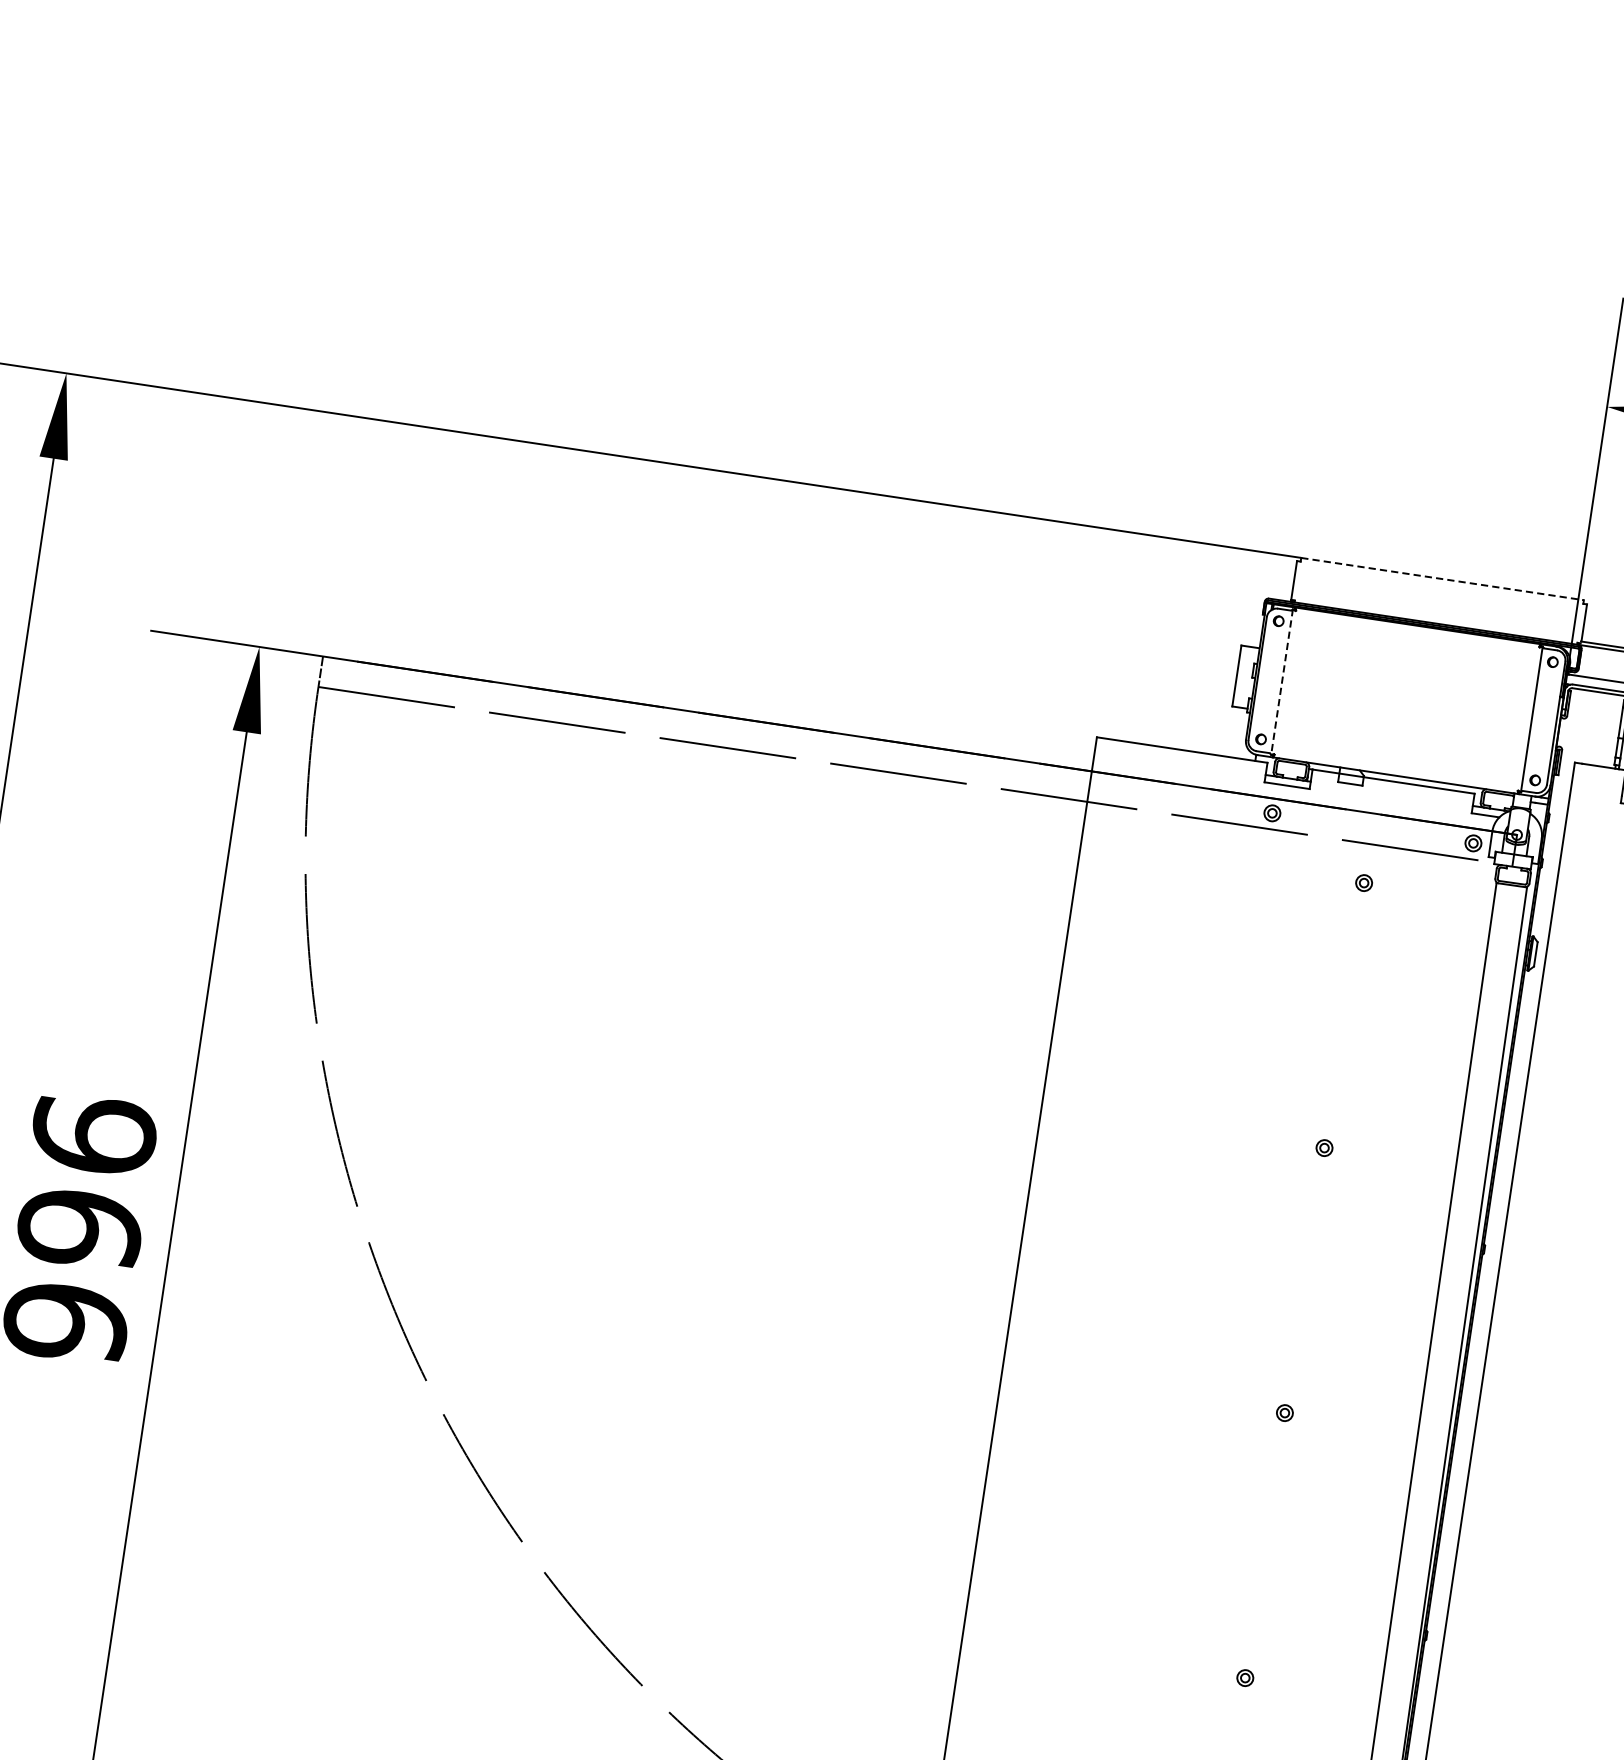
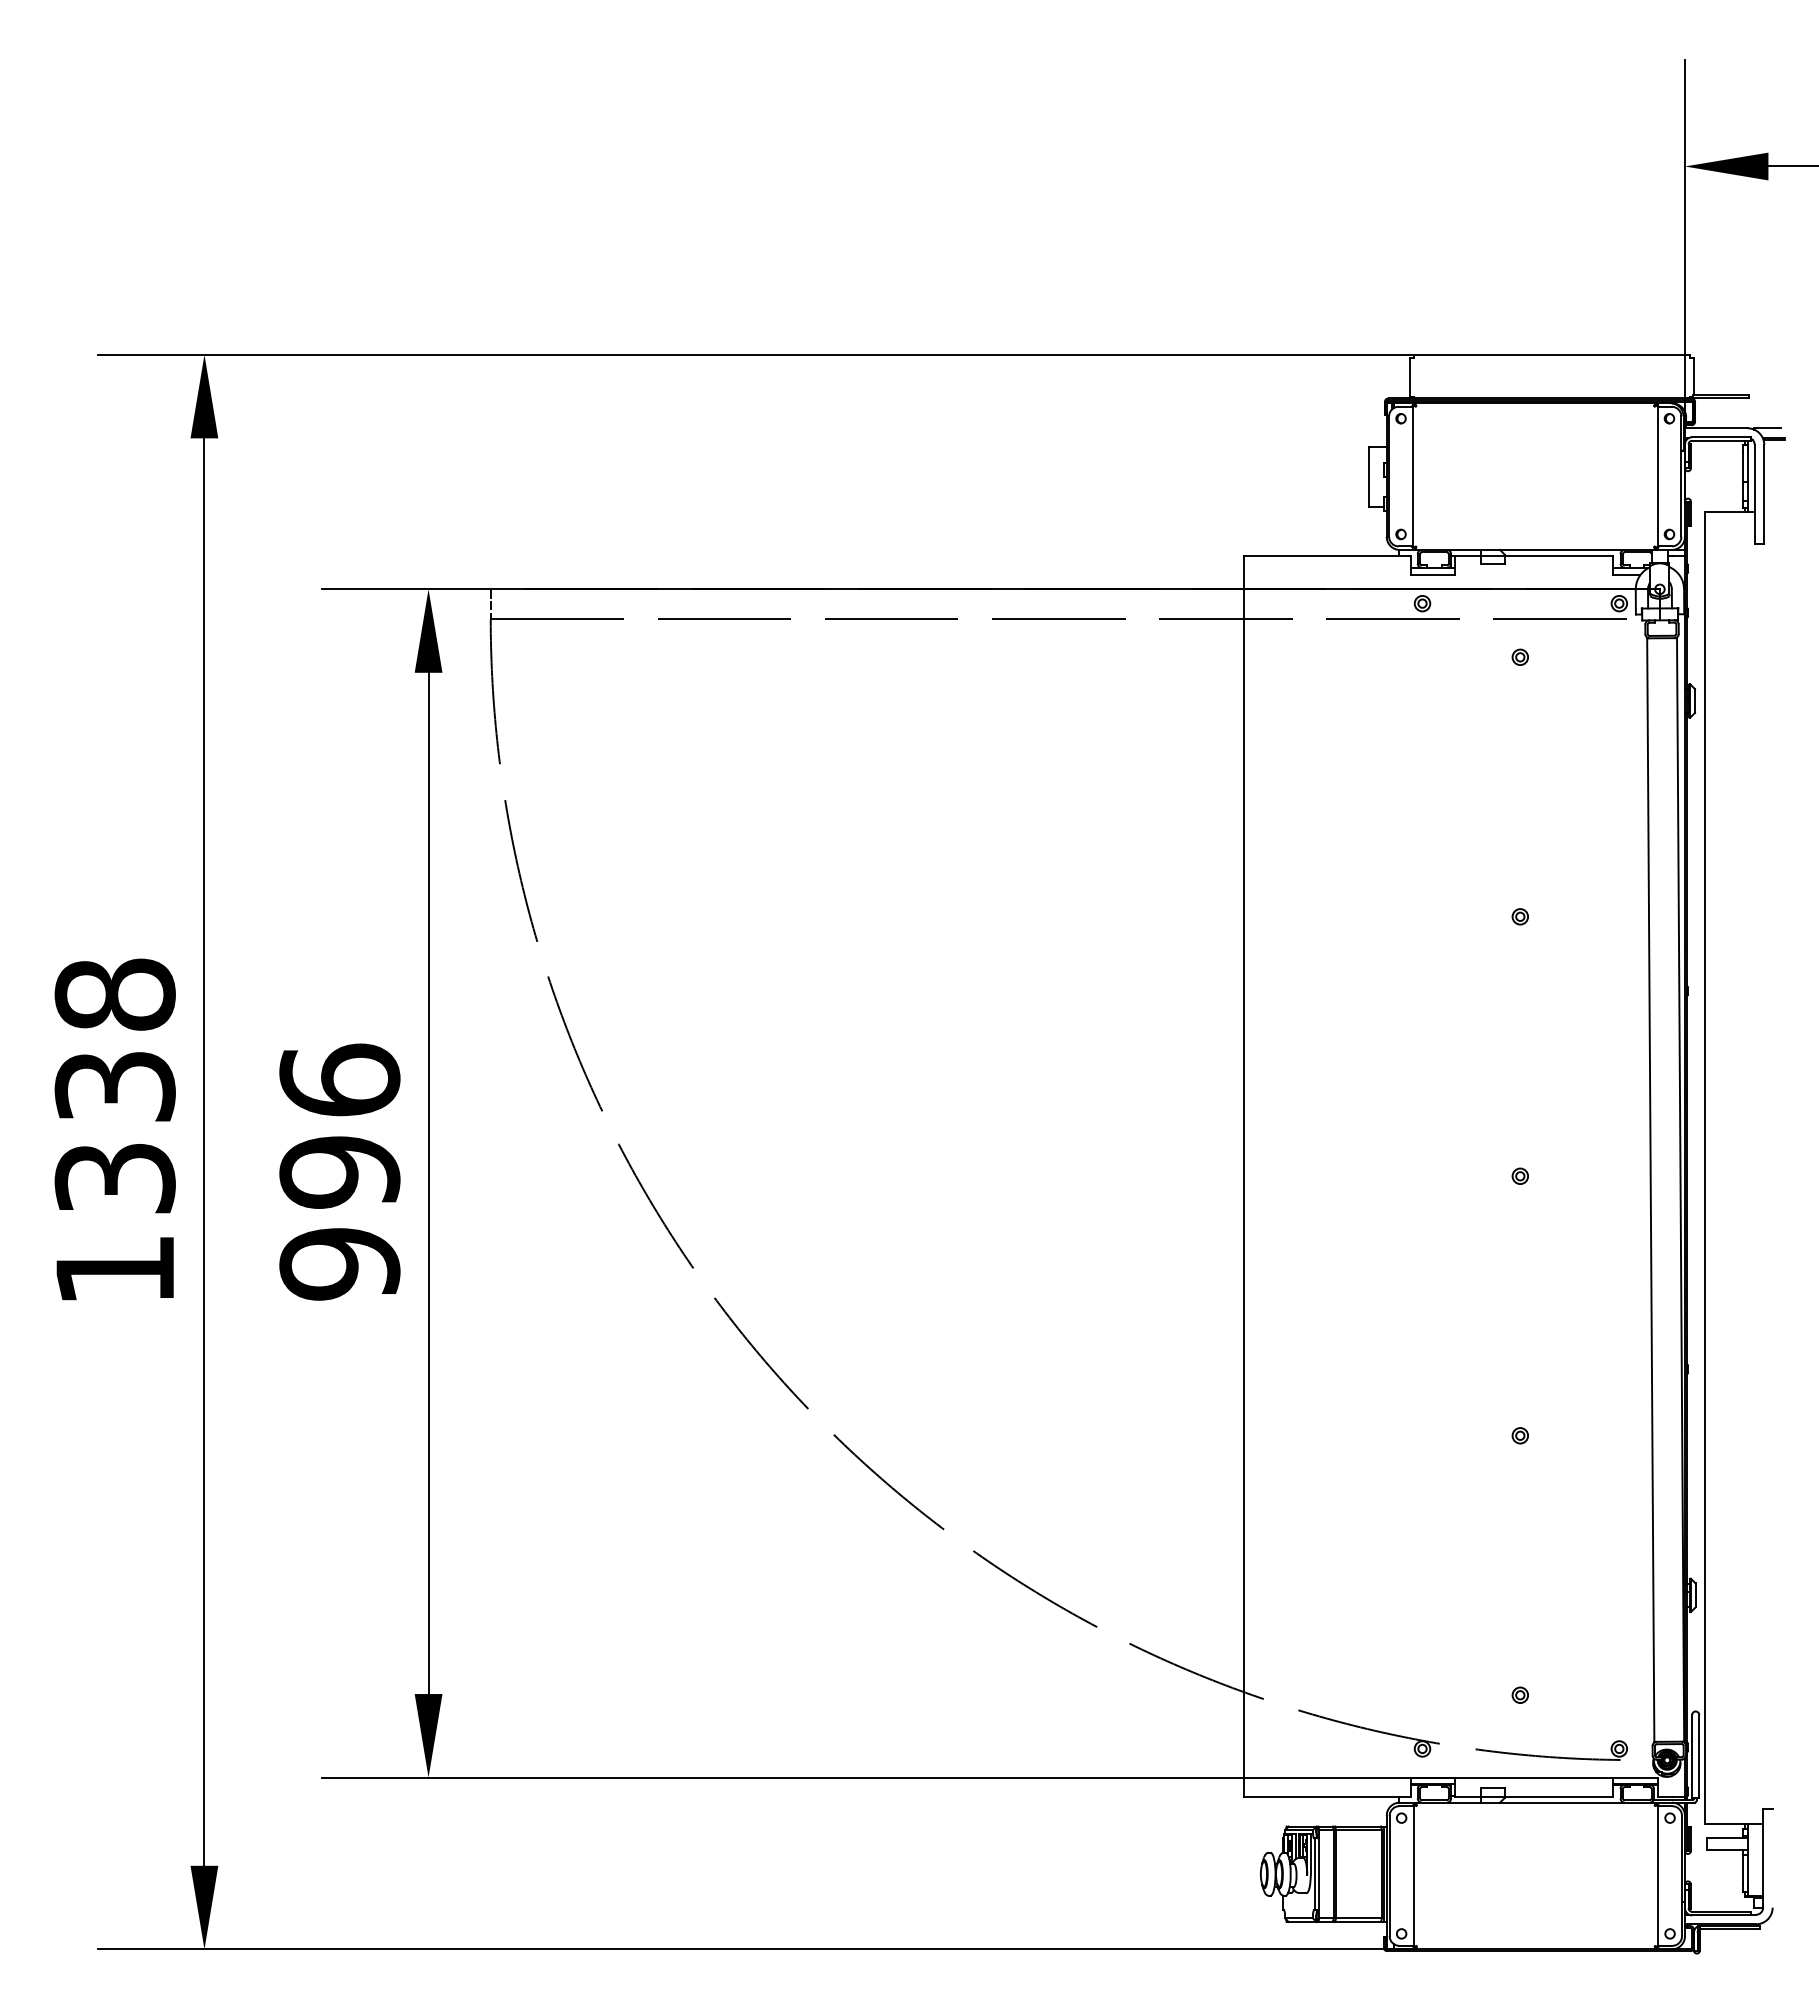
line: (1443, 578) -> (1552, 354), dashed -> solid
line: (1281, 682) -> (1412, 477), dashed -> solid

